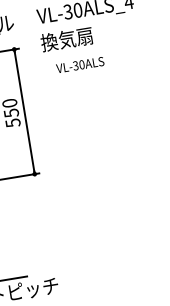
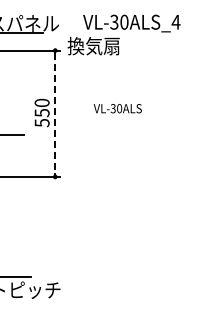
text: (66, 39) -> (93, 46), moved
text: (79, 64) -> (117, 108), moved
line: (24, 112) -> (55, 114), solid -> dashed

